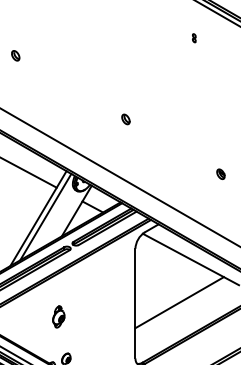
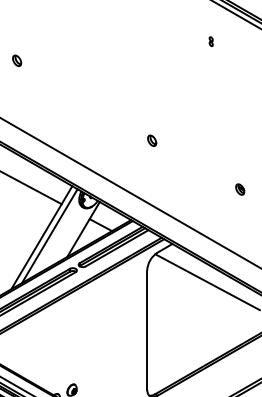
part: (125, 119) -> (151, 140), moved
line: (179, 302) -> (195, 328), removed
part: (58, 316) -> (63, 344), removed

